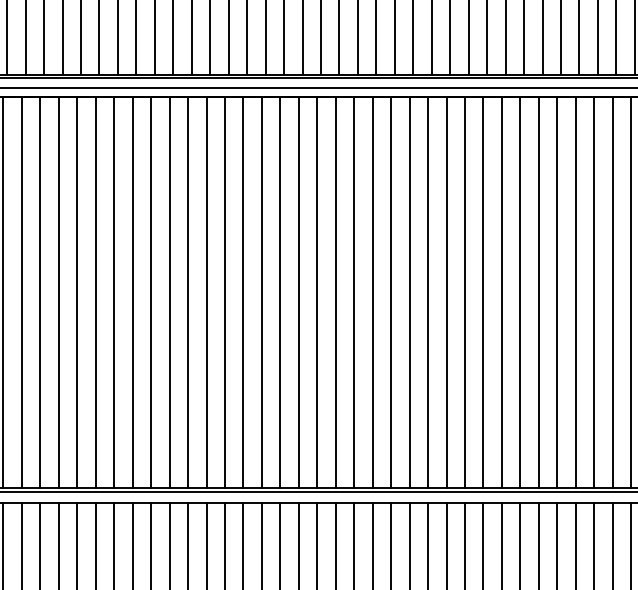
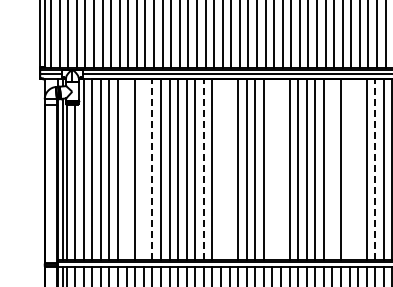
line: (21, 292) -> (126, 169), removed
line: (58, 292) -> (143, 169), removed
line: (77, 292) -> (152, 169), solid -> dashed
line: (187, 292) -> (203, 169), solid -> dashed
line: (224, 292) -> (220, 169), removed
line: (243, 292) -> (229, 169), removed
line: (336, 292) -> (272, 169), removed
line: (353, 292) -> (280, 169), removed
line: (465, 292) -> (332, 169), removed
line: (501, 292) -> (349, 169), removed
line: (521, 292) -> (358, 169), removed
line: (557, 292) -> (375, 169), solid -> dashed

